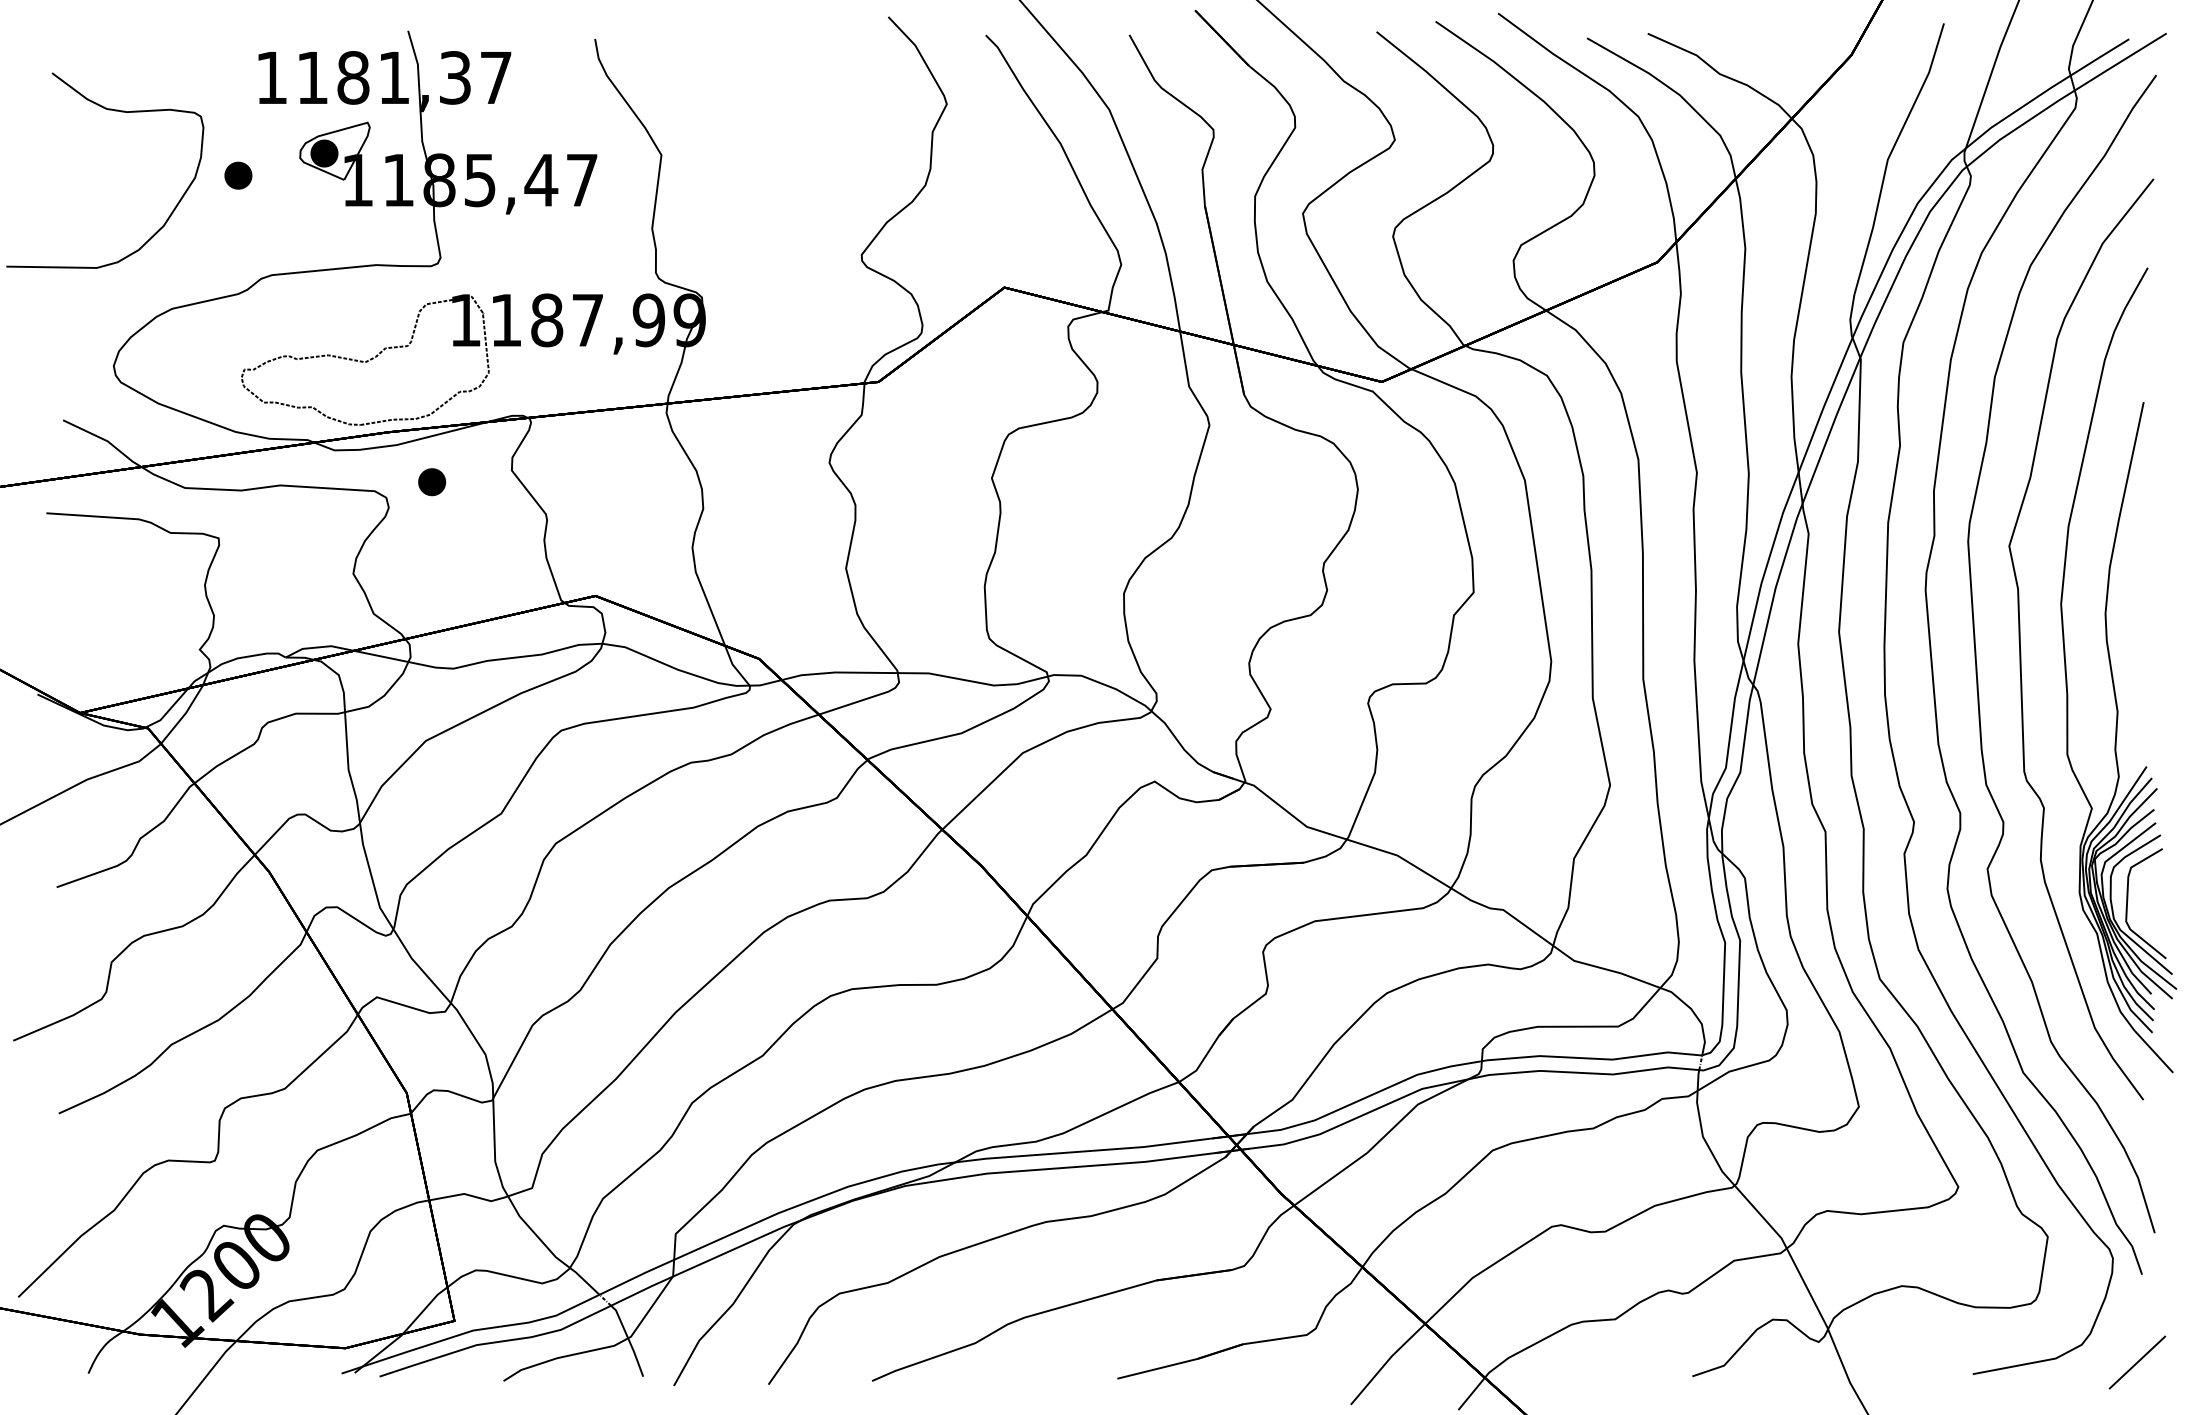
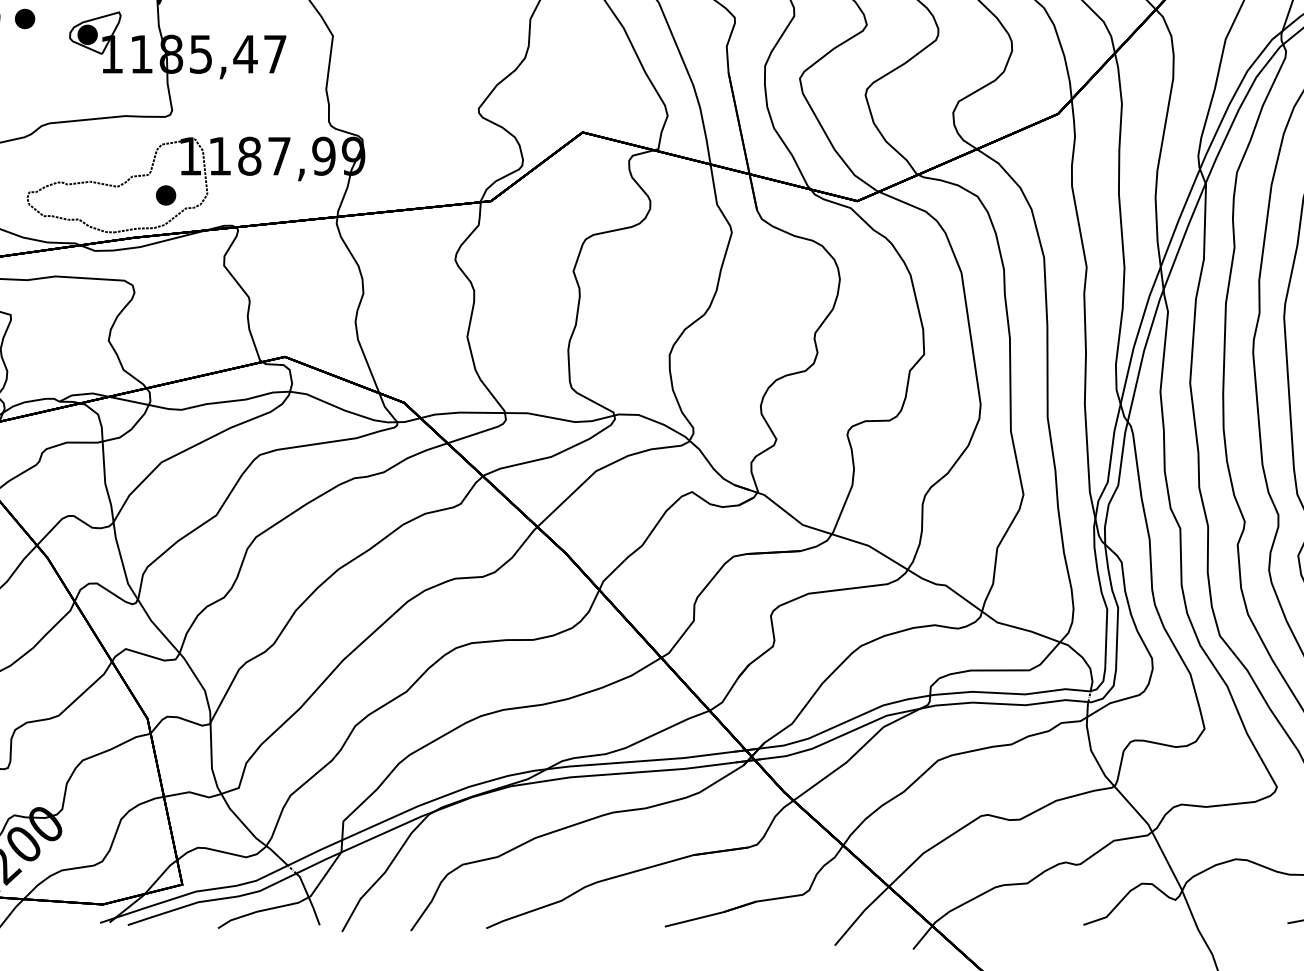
part: (238, 175) -> (25, 18), moved
part: (432, 482) -> (166, 195), moved

